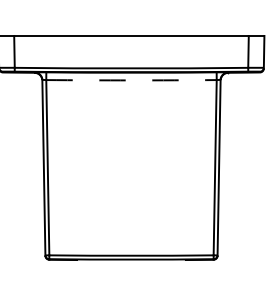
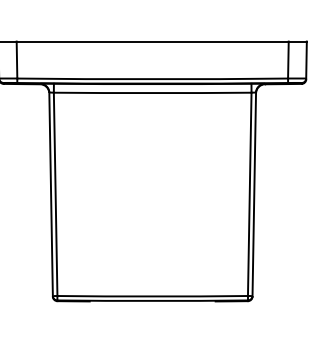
arc: (131, 80) -> (152, 93), dashed -> solid

